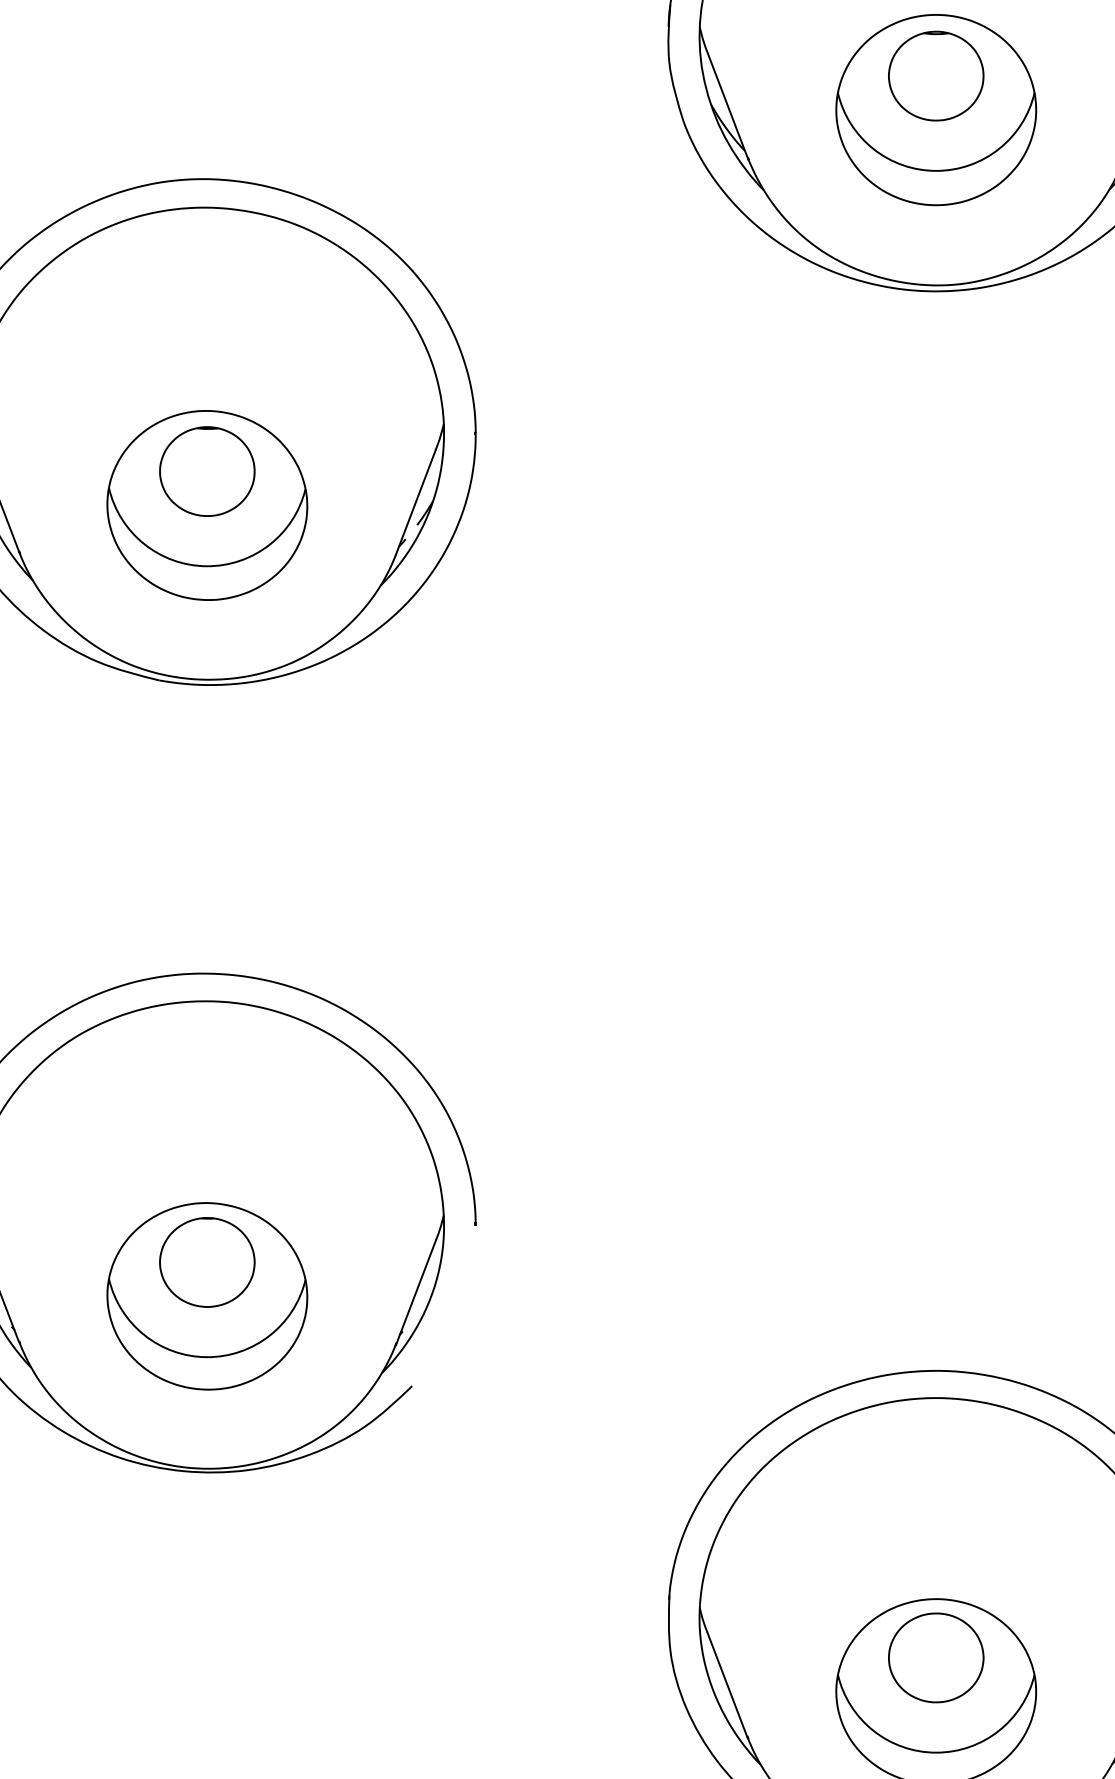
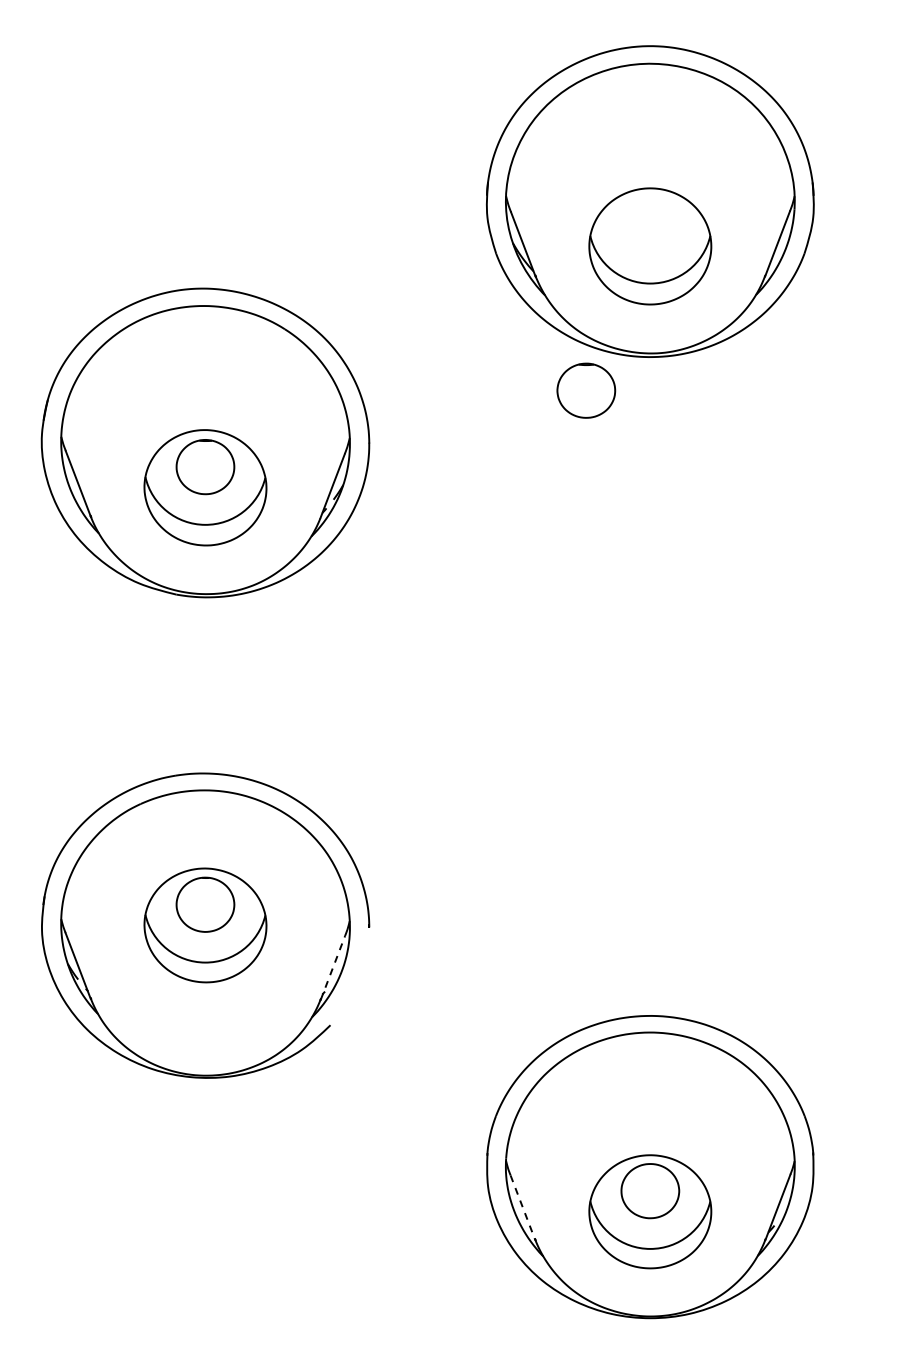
part: (936, 75) -> (586, 390), moved
line: (417, 1291) -> (333, 967), solid -> dashed
part: (207, 1296) -> (205, 925), moved
line: (726, 1684) -> (522, 1207), solid -> dashed

